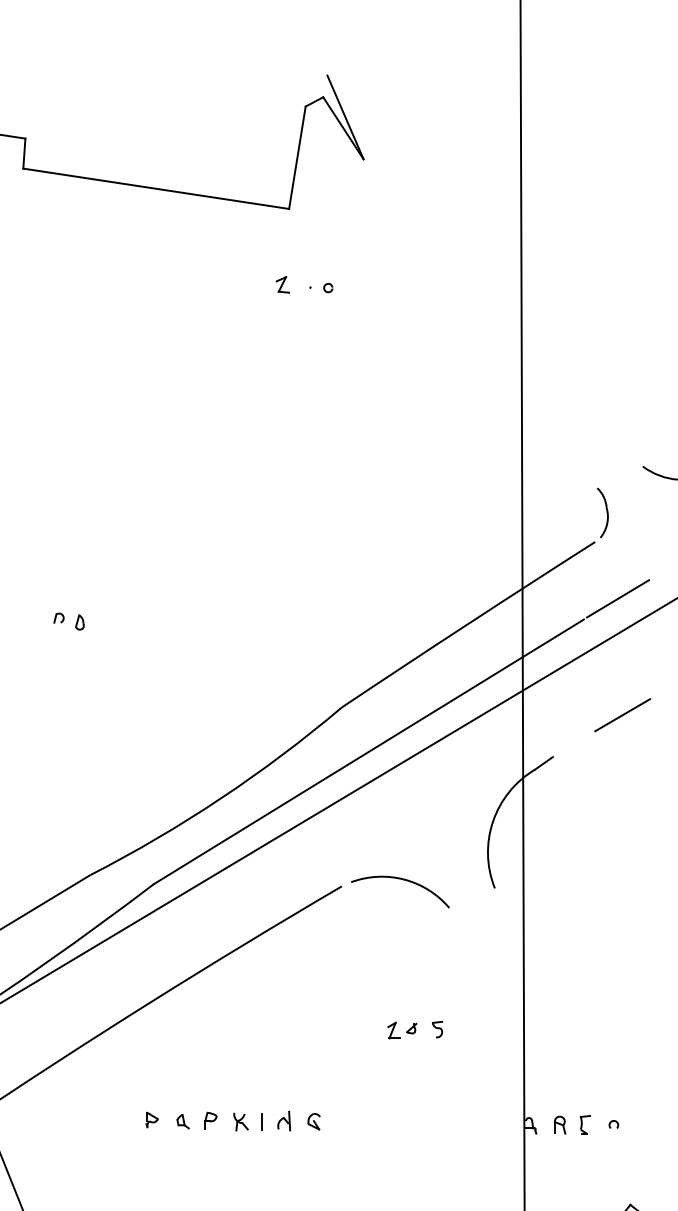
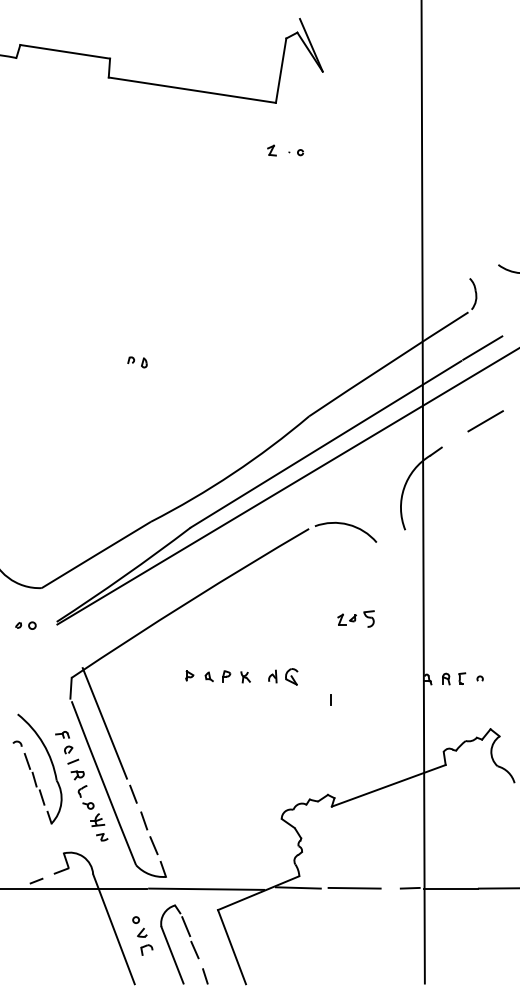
part: (437, 1028) -> (369, 618), size x1.6
line: (261, 1121) -> (330, 699), moved
part: (313, 1121) -> (291, 676), size x1.6

